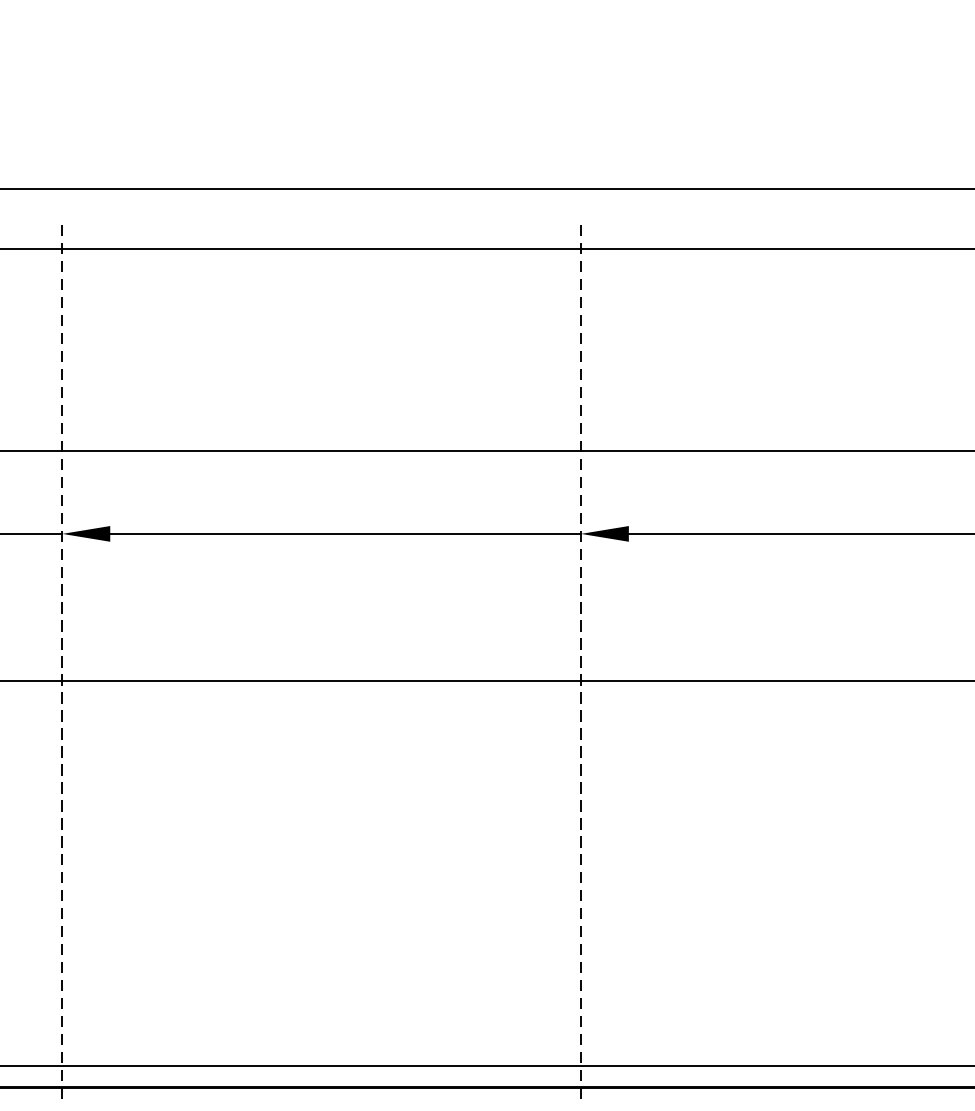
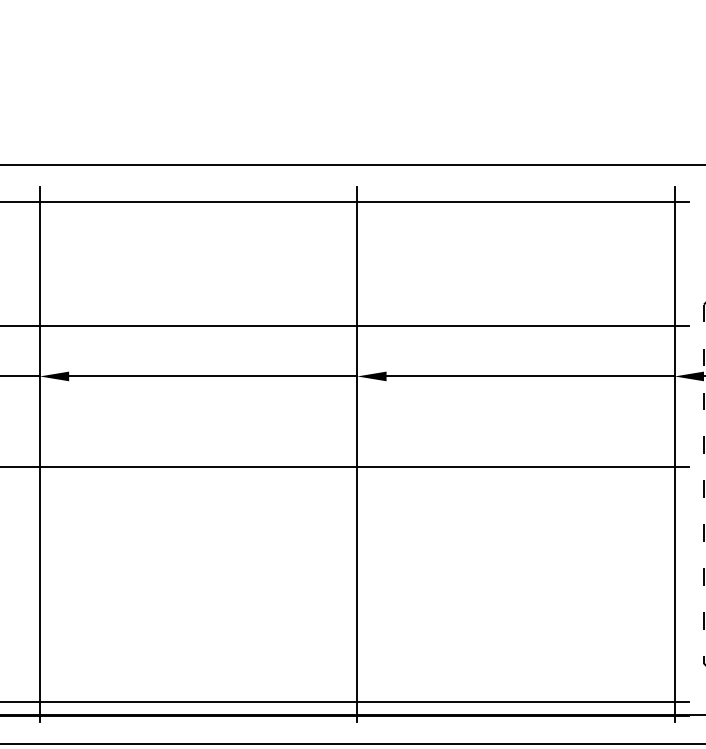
line: (61, 663) -> (39, 455), dashed -> solid
line: (581, 663) -> (357, 455), dashed -> solid

